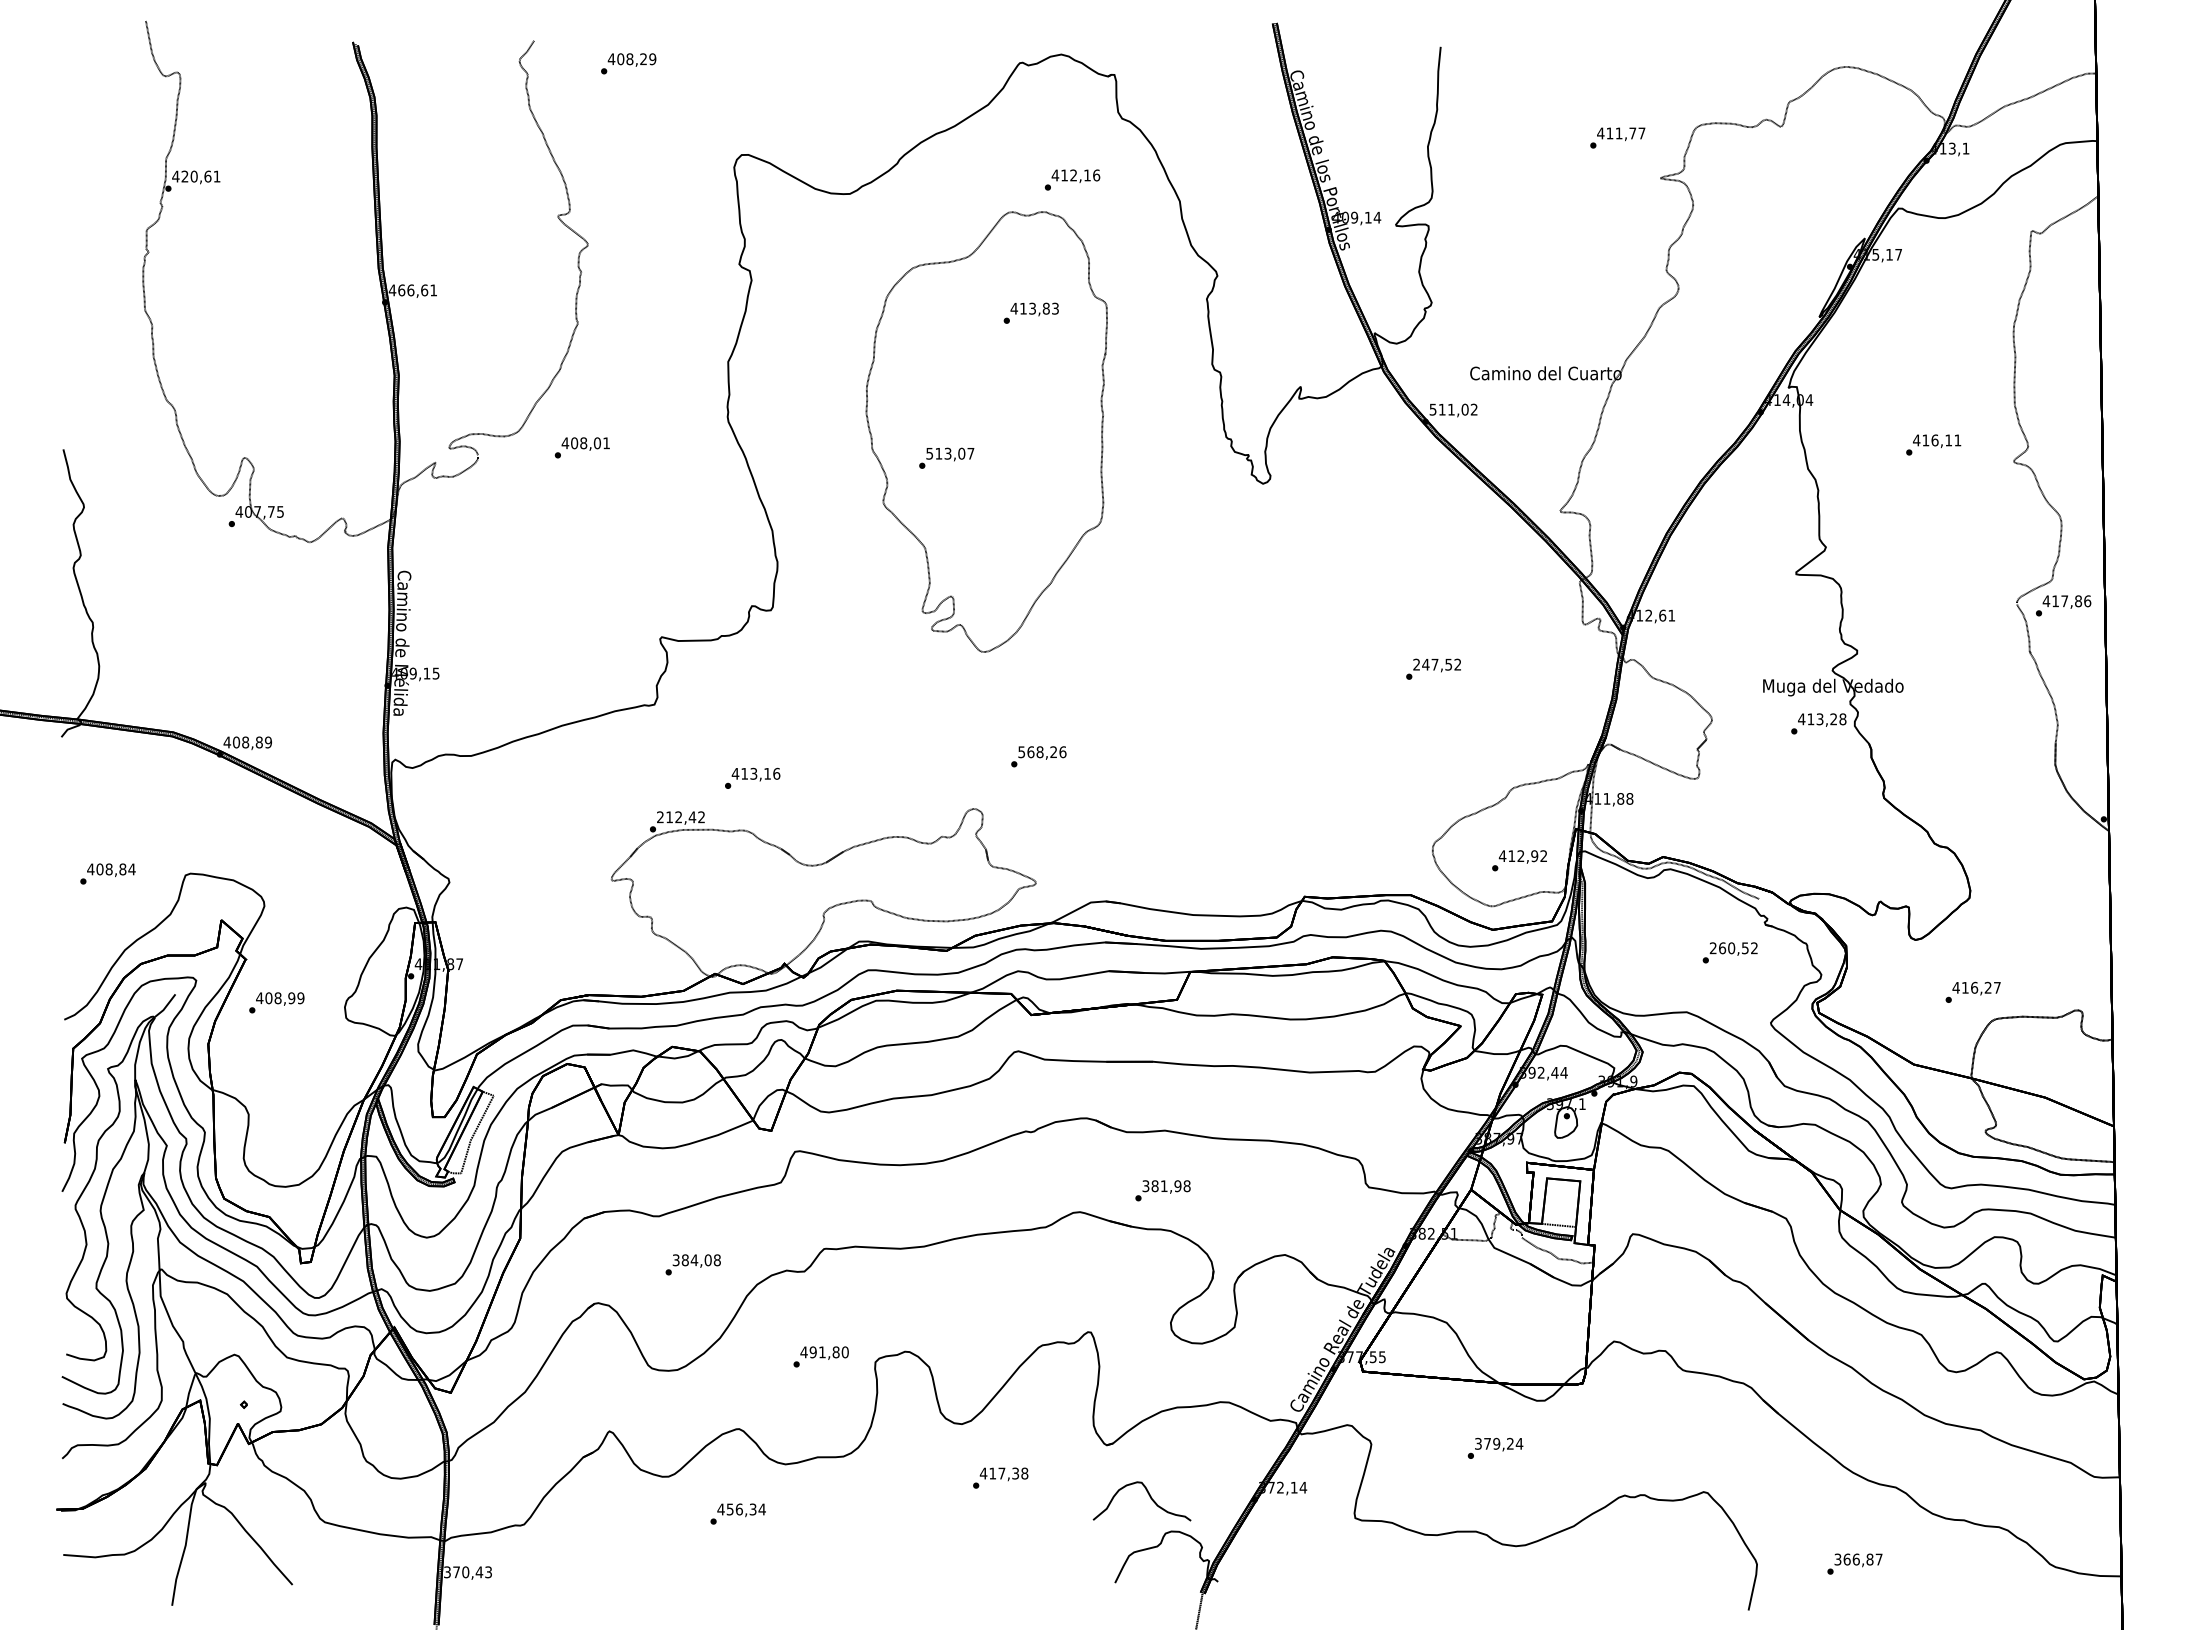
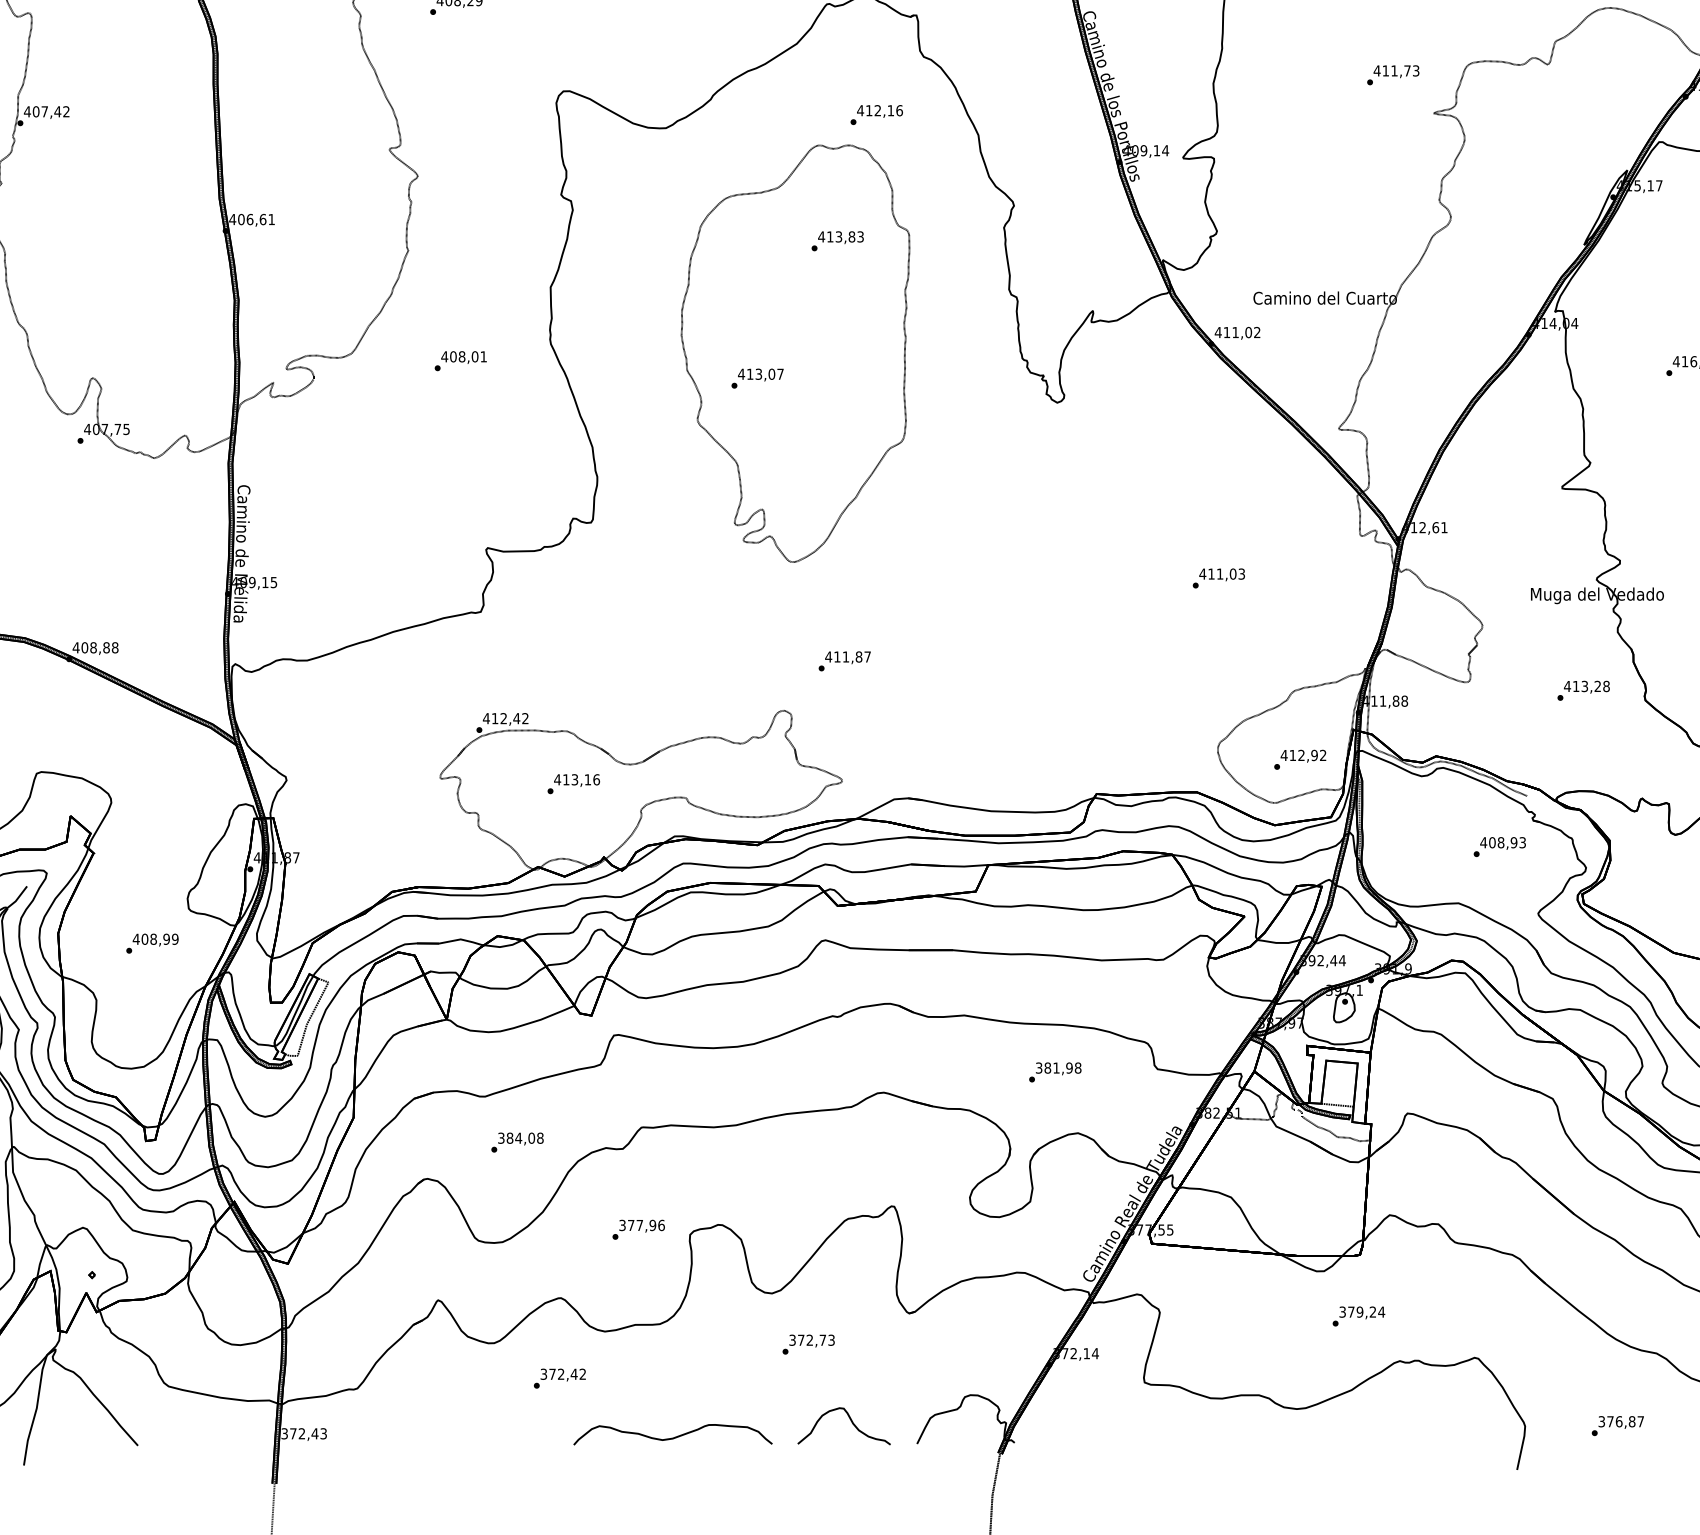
text: (1641, 133) -> (1415, 70), 411,77 -> 411,73
text: (200, 176) -> (50, 111), 420,61 -> 407,42
text: (401, 289) -> (241, 218), 466,61 -> 406,61
text: (1432, 409) -> (1217, 332), 511,02 -> 411,02
text: (581, 447) -> (459, 360), moved
text: (929, 453) -> (741, 374), 513,07 -> 413,07
text: (1437, 664) -> (1222, 573), 247,52 -> 411,03
text: (1818, 723) -> (1583, 690), moved
text: (268, 742) -> (115, 647), 408,89 -> 408,88
text: (1042, 752) -> (848, 657), 568,26 -> 411,87
text: (752, 777) -> (573, 783), moved
text: (660, 817) -> (486, 718), 212,42 -> 412,42
text: (1733, 948) -> (1502, 842), 260,52 -> 408,93
text: (276, 1002) -> (152, 943), moved
text: (1162, 1190) -> (1054, 1072), moved
text: (824, 1352) -> (641, 1225), 491,80 -> 377,96
text: (1495, 1447) -> (1358, 1315), moved
text: (1003, 1473) -> (811, 1340), 417,38 -> 372,73
curve: (1148, 1495) -> (850, 1420), moved
text: (741, 1509) -> (563, 1374), 456,34 -> 372,42
text: (1846, 1559) -> (1609, 1421), 366,87 -> 376,87
text: (465, 1572) -> (301, 1433), 370,43 -> 372,43
curve: (858, 1575) -> (674, 1436), added

